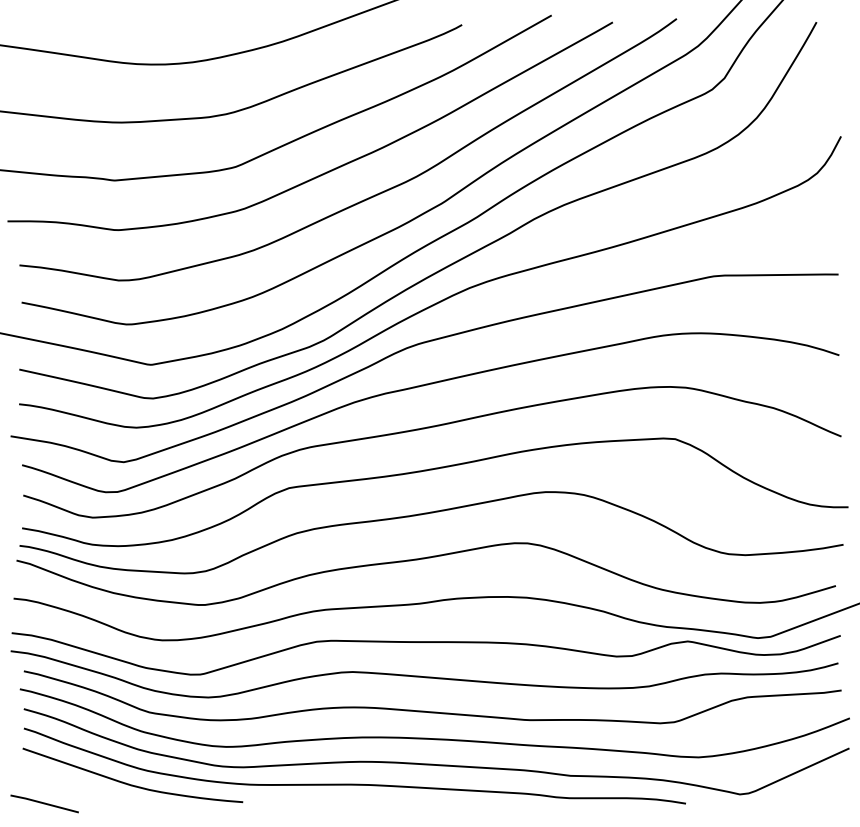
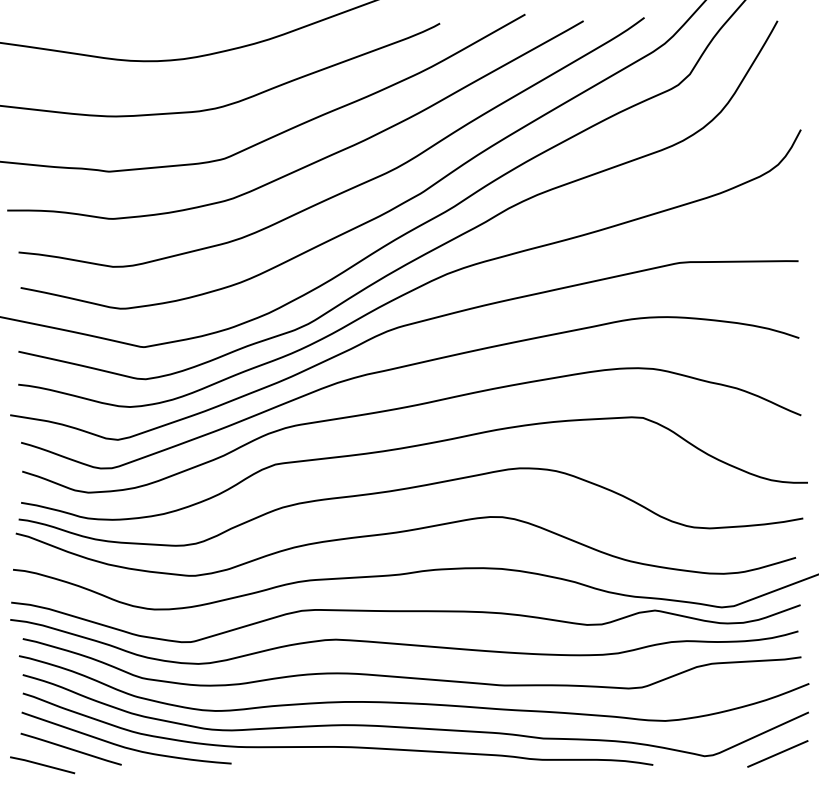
line: (73, 786) -> (70, 748), added
line: (816, 791) -> (777, 753), added

